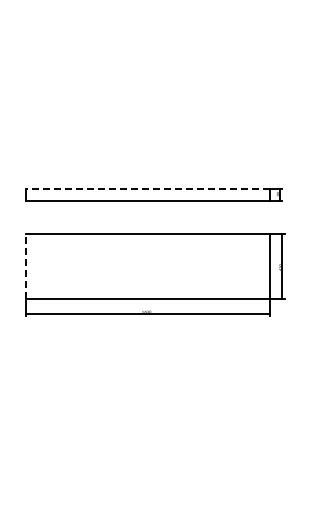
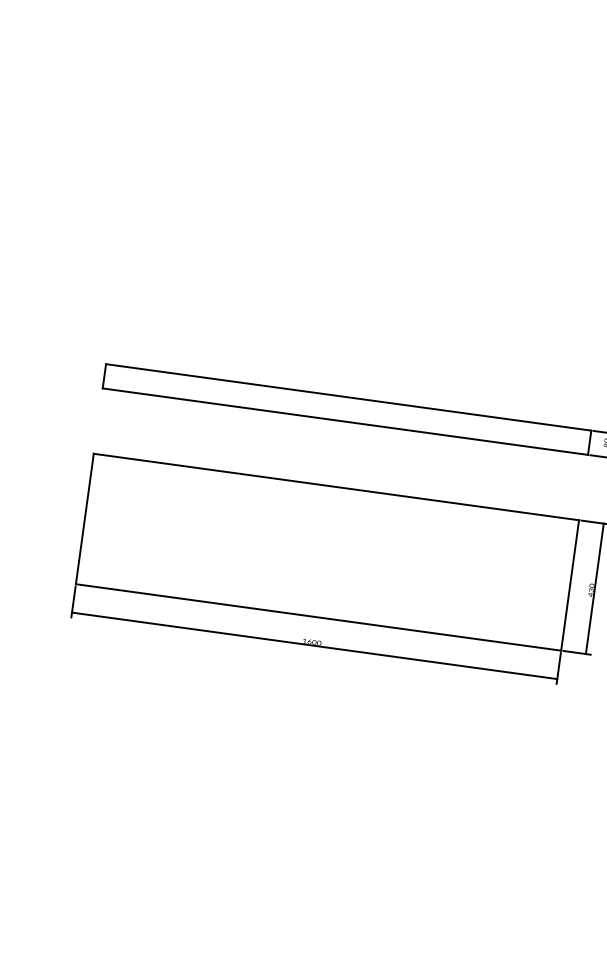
line: (148, 189) -> (349, 398), dashed -> solid
line: (26, 266) -> (84, 518), dashed -> solid

